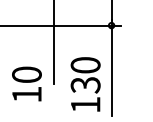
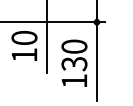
text: (26, 83) -> (24, 45), moved
text: (85, 83) -> (74, 62), moved

